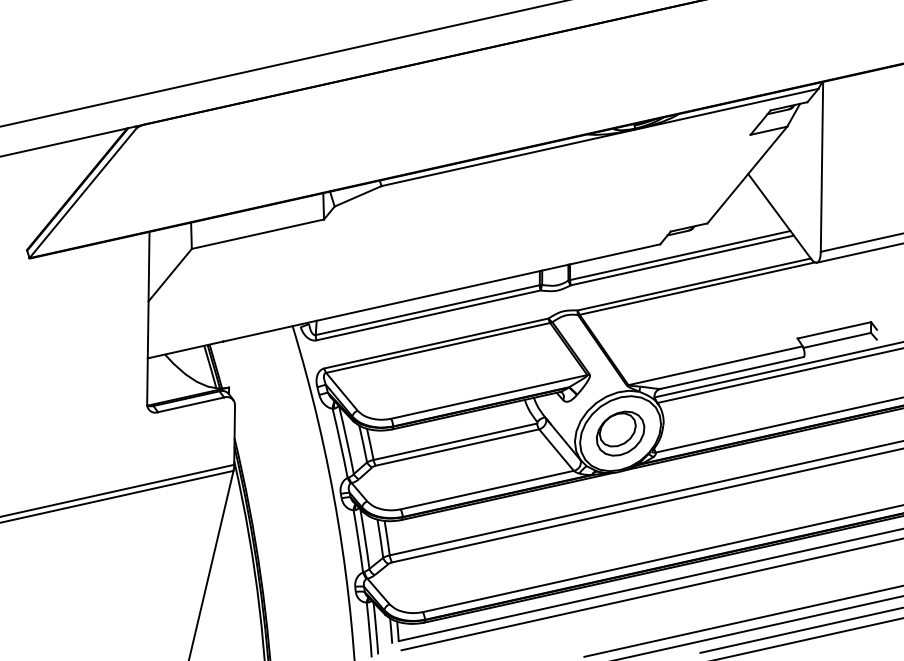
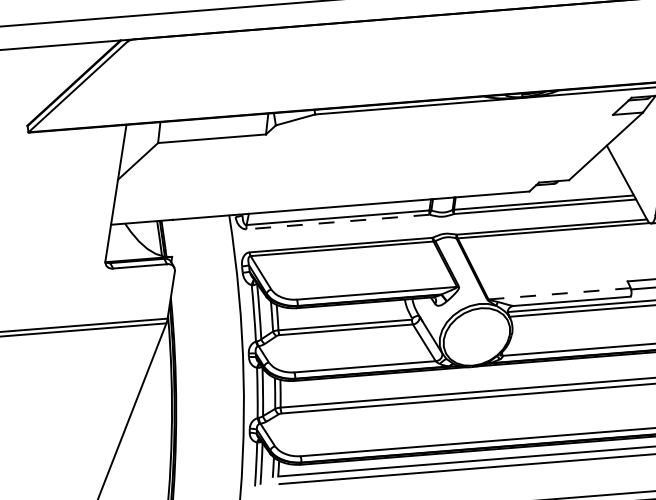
line: (428, 315) -> (338, 222), solid -> dashed
line: (716, 365) -> (560, 293), solid -> dashed
part: (620, 433) -> (476, 336), removed

